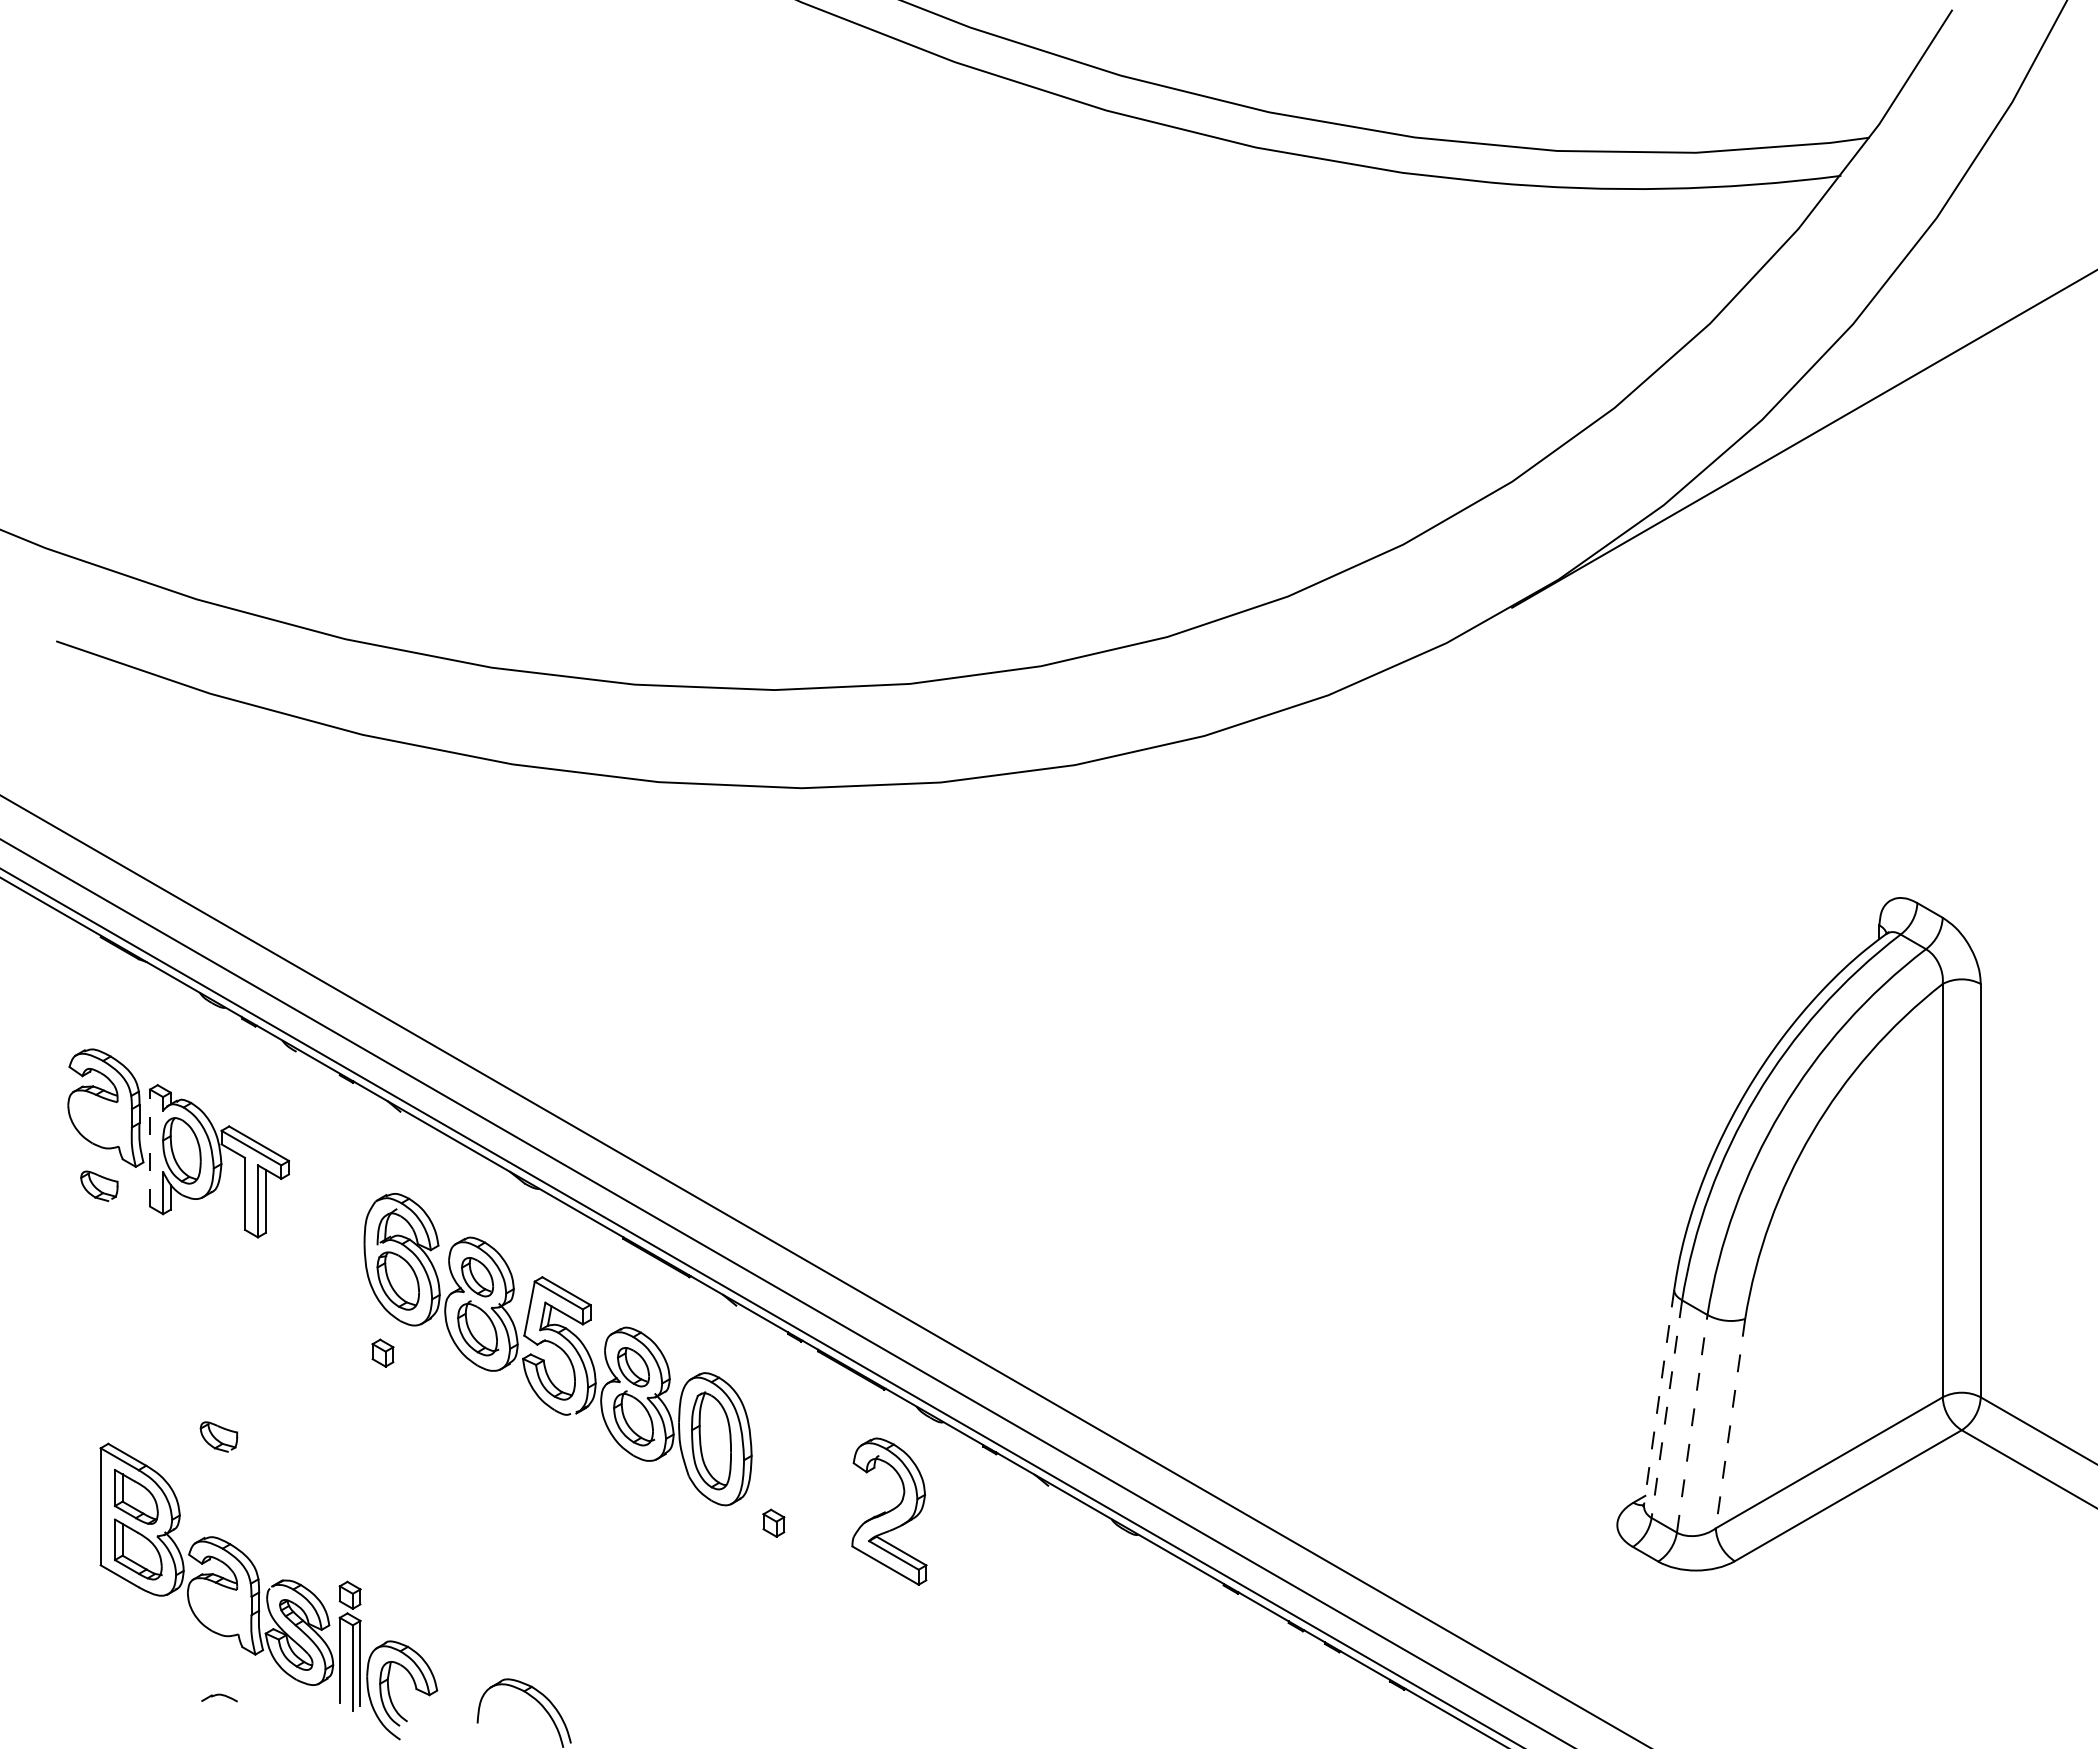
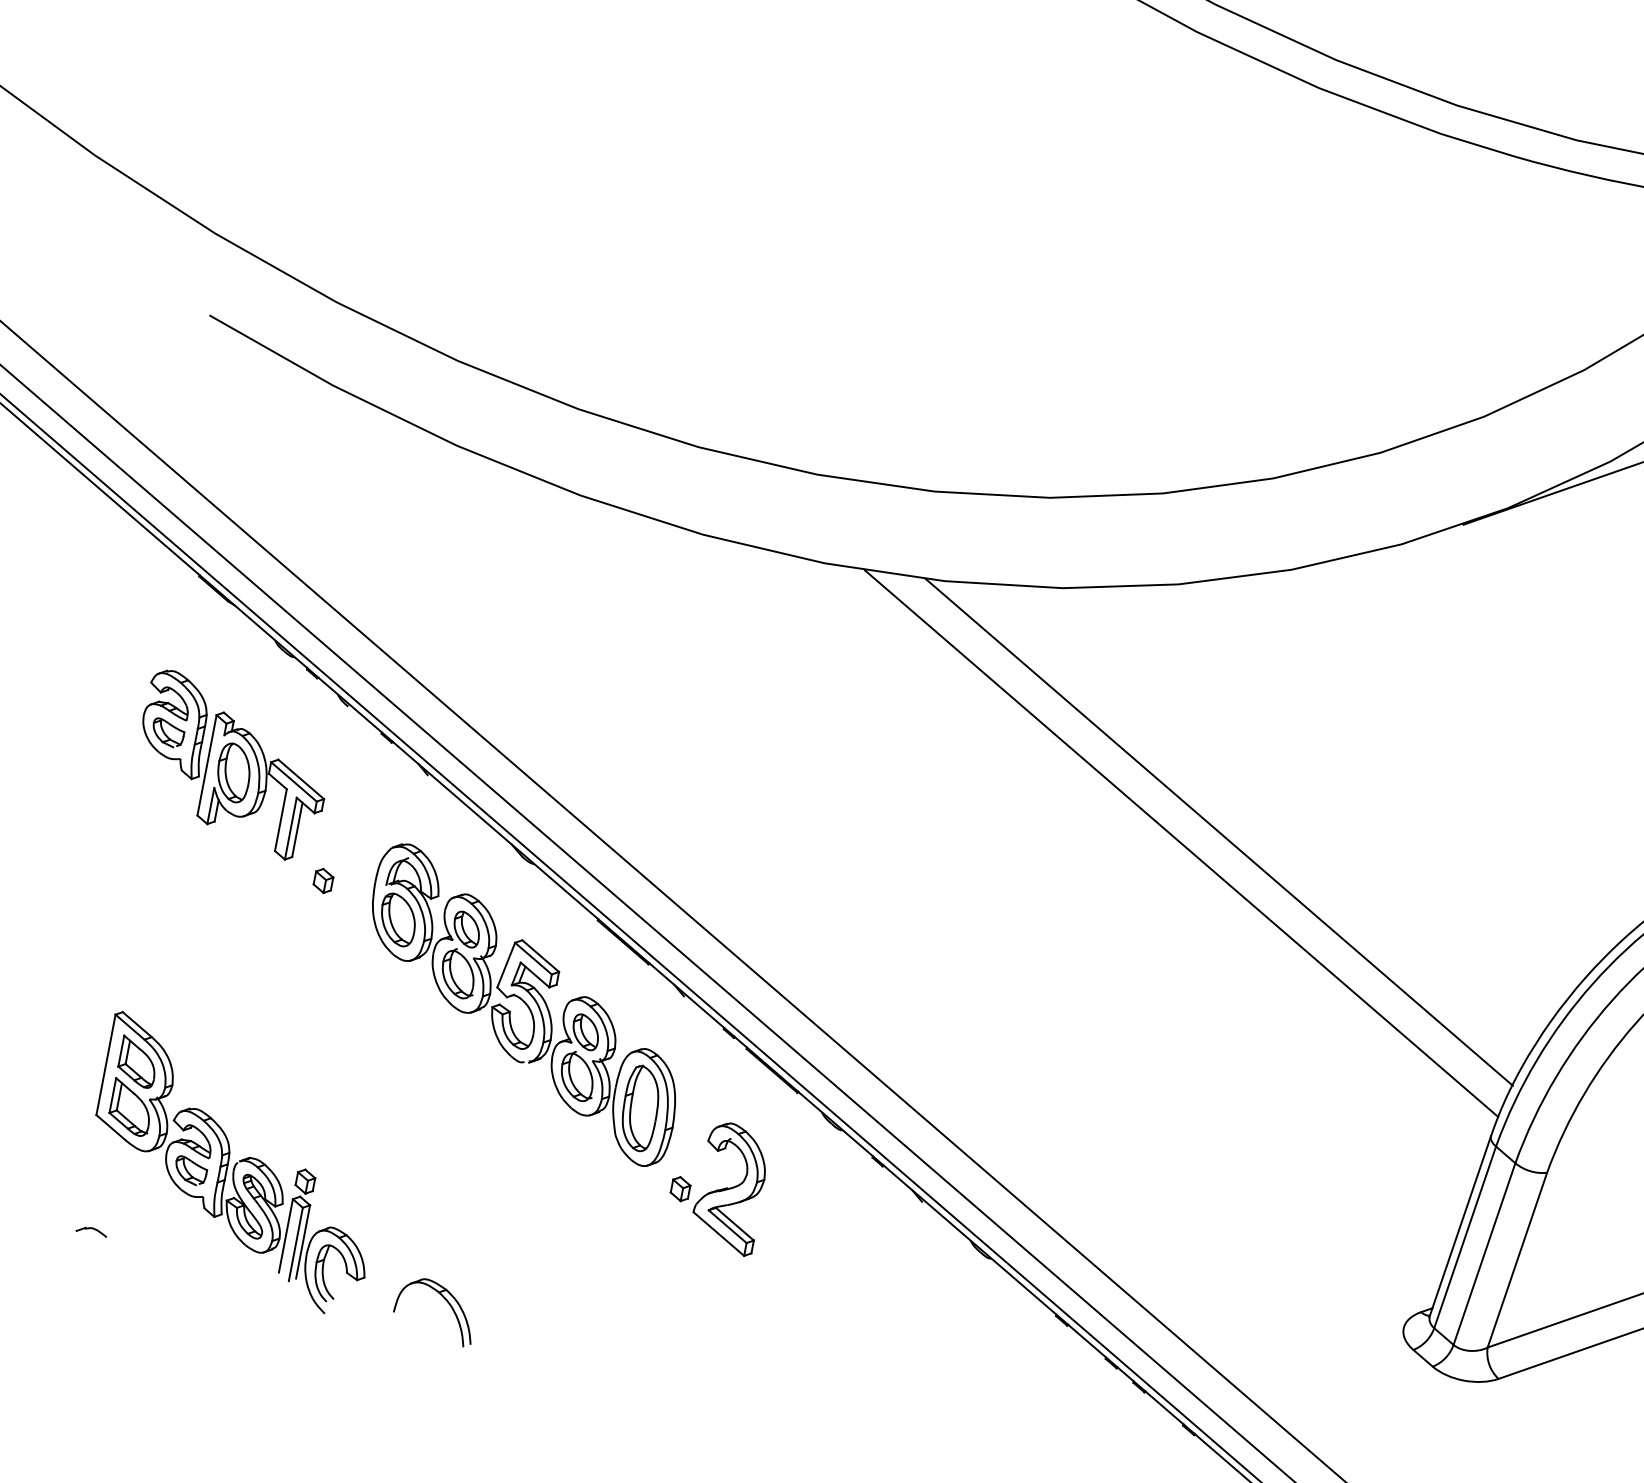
line: (1303, 1006) -> (1219, 832), added
line: (1263, 1026) -> (1181, 843), added
line: (150, 1148) -> (207, 765), dashed -> solid
part: (99, 1186) -> (168, 733), moved
part: (382, 1352) -> (323, 880), moved
line: (1659, 1397) -> (1460, 1226), dashed -> solid
line: (1666, 1409) -> (1464, 1237), dashed -> solid
line: (1692, 1423) -> (1484, 1253), dashed -> solid
line: (1730, 1423) -> (1517, 1260), dashed -> solid
part: (218, 1436) -> (190, 1170), moved
part: (889, 1511) -> (731, 1188), moved
part: (219, 1697) -> (91, 1230), moved

